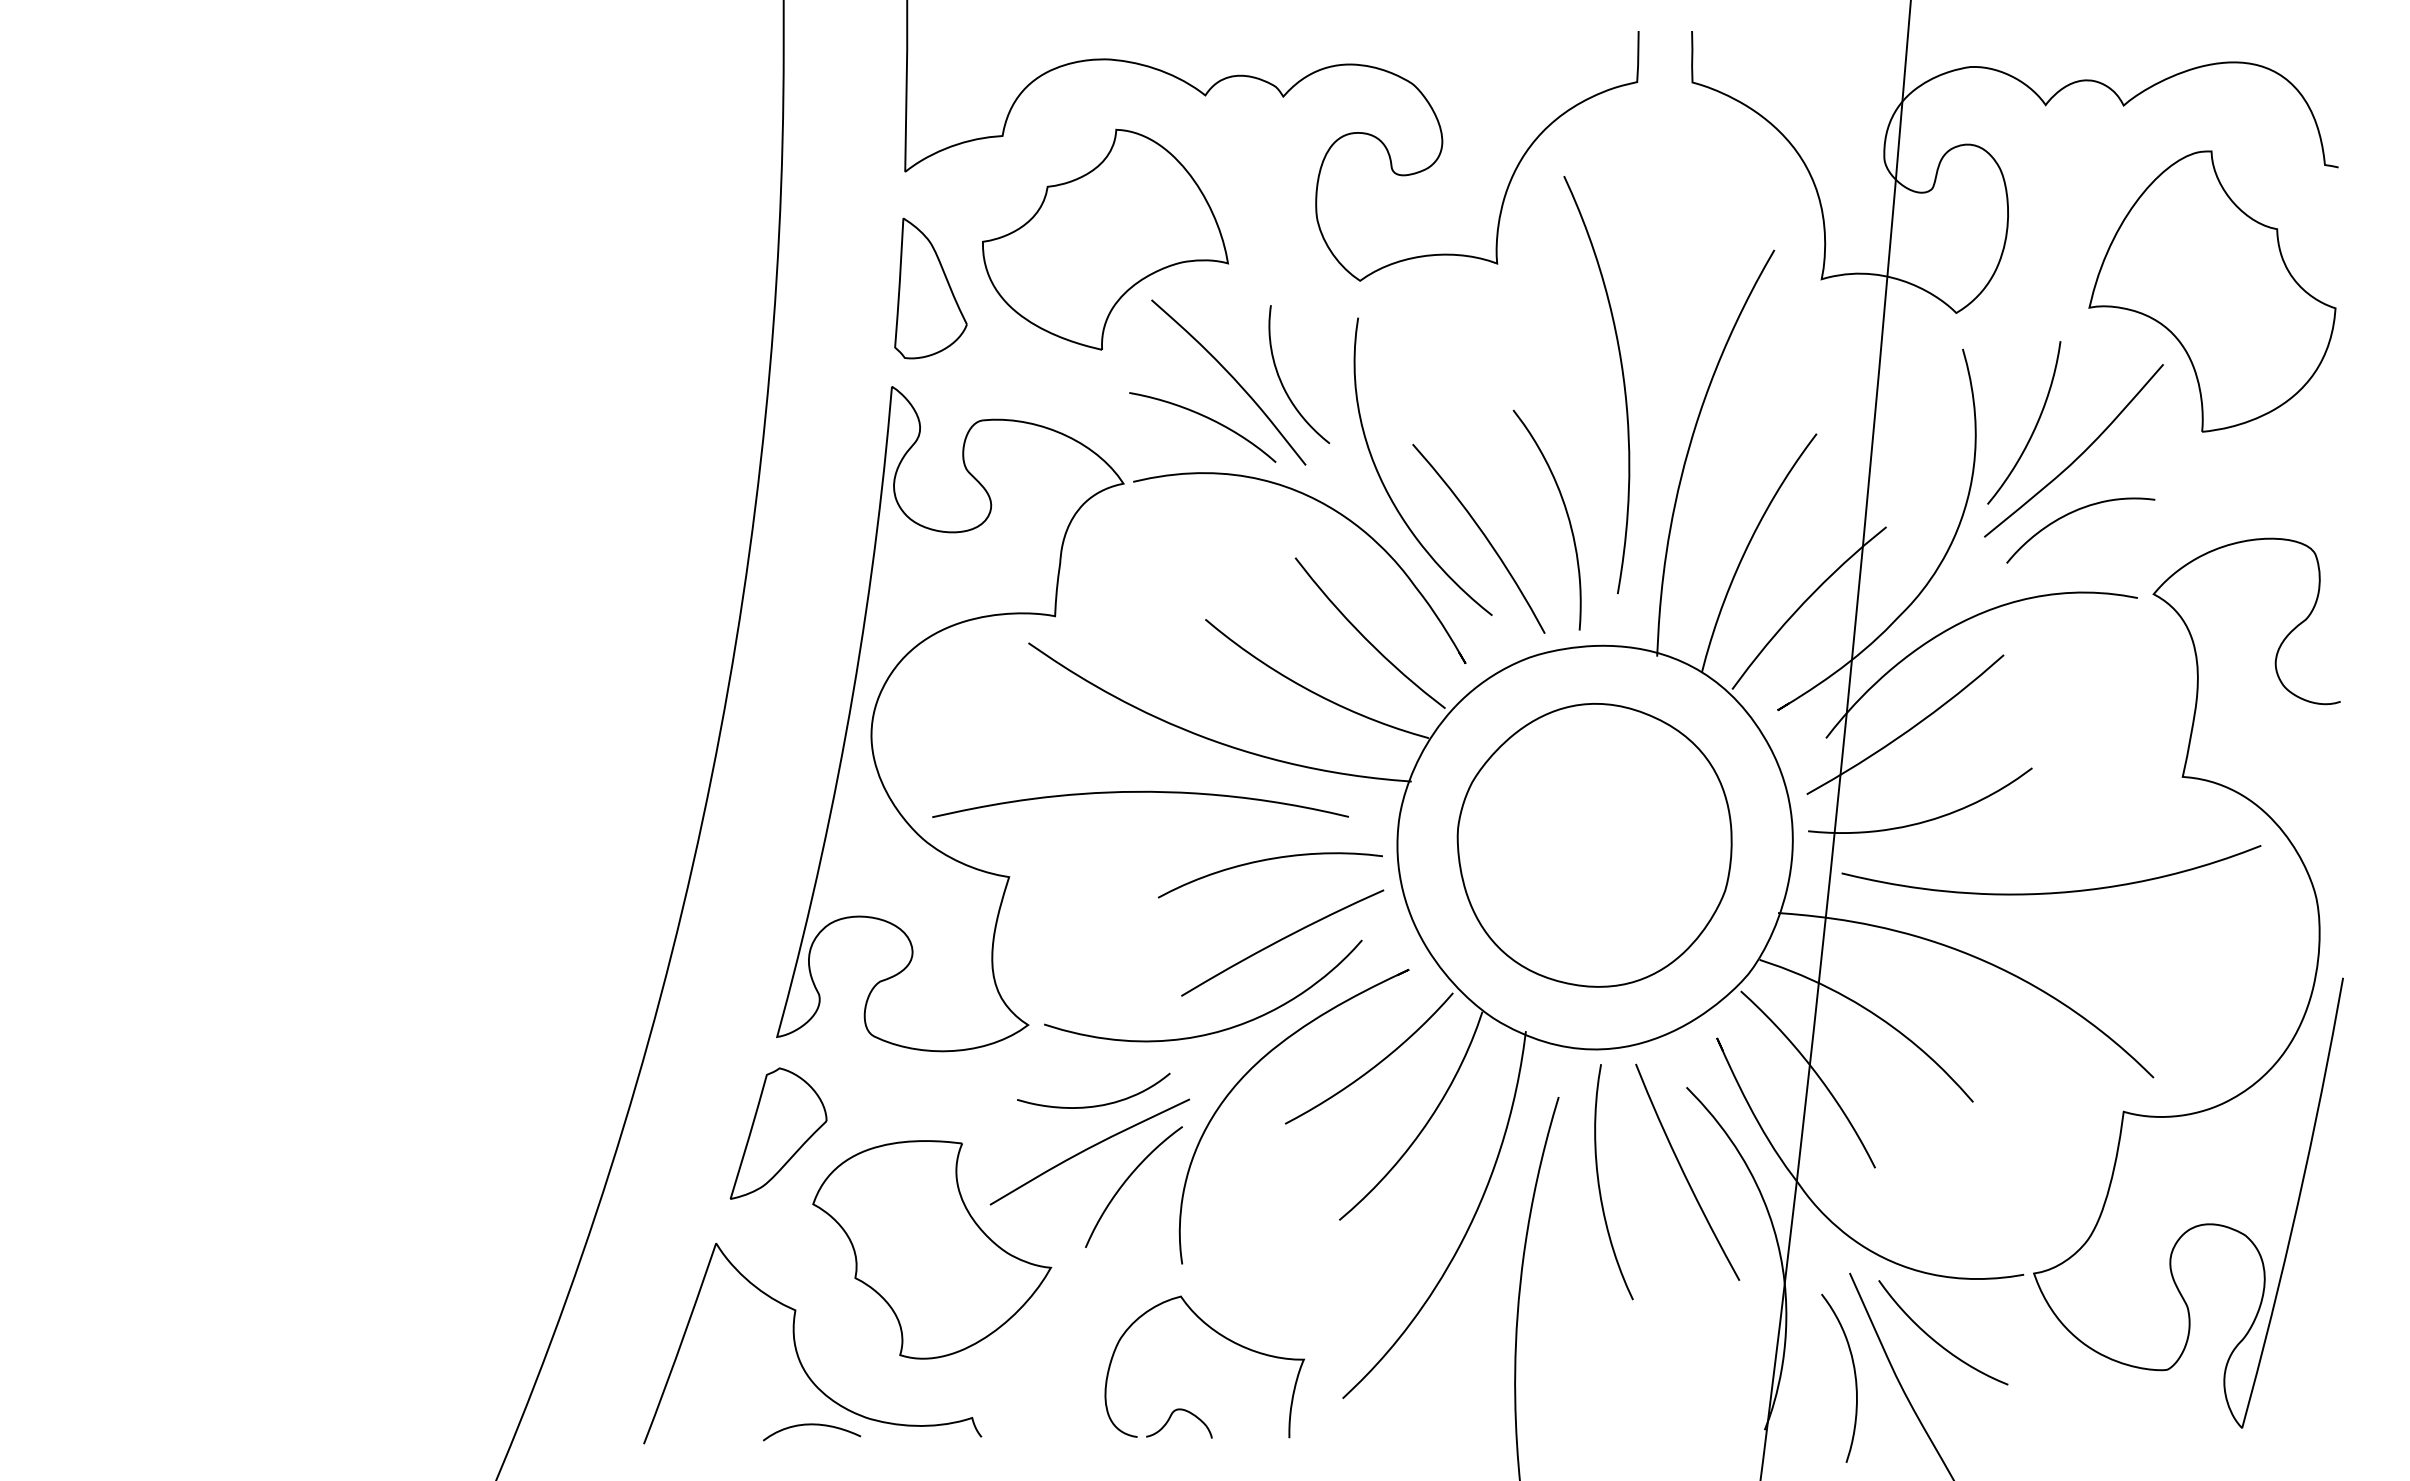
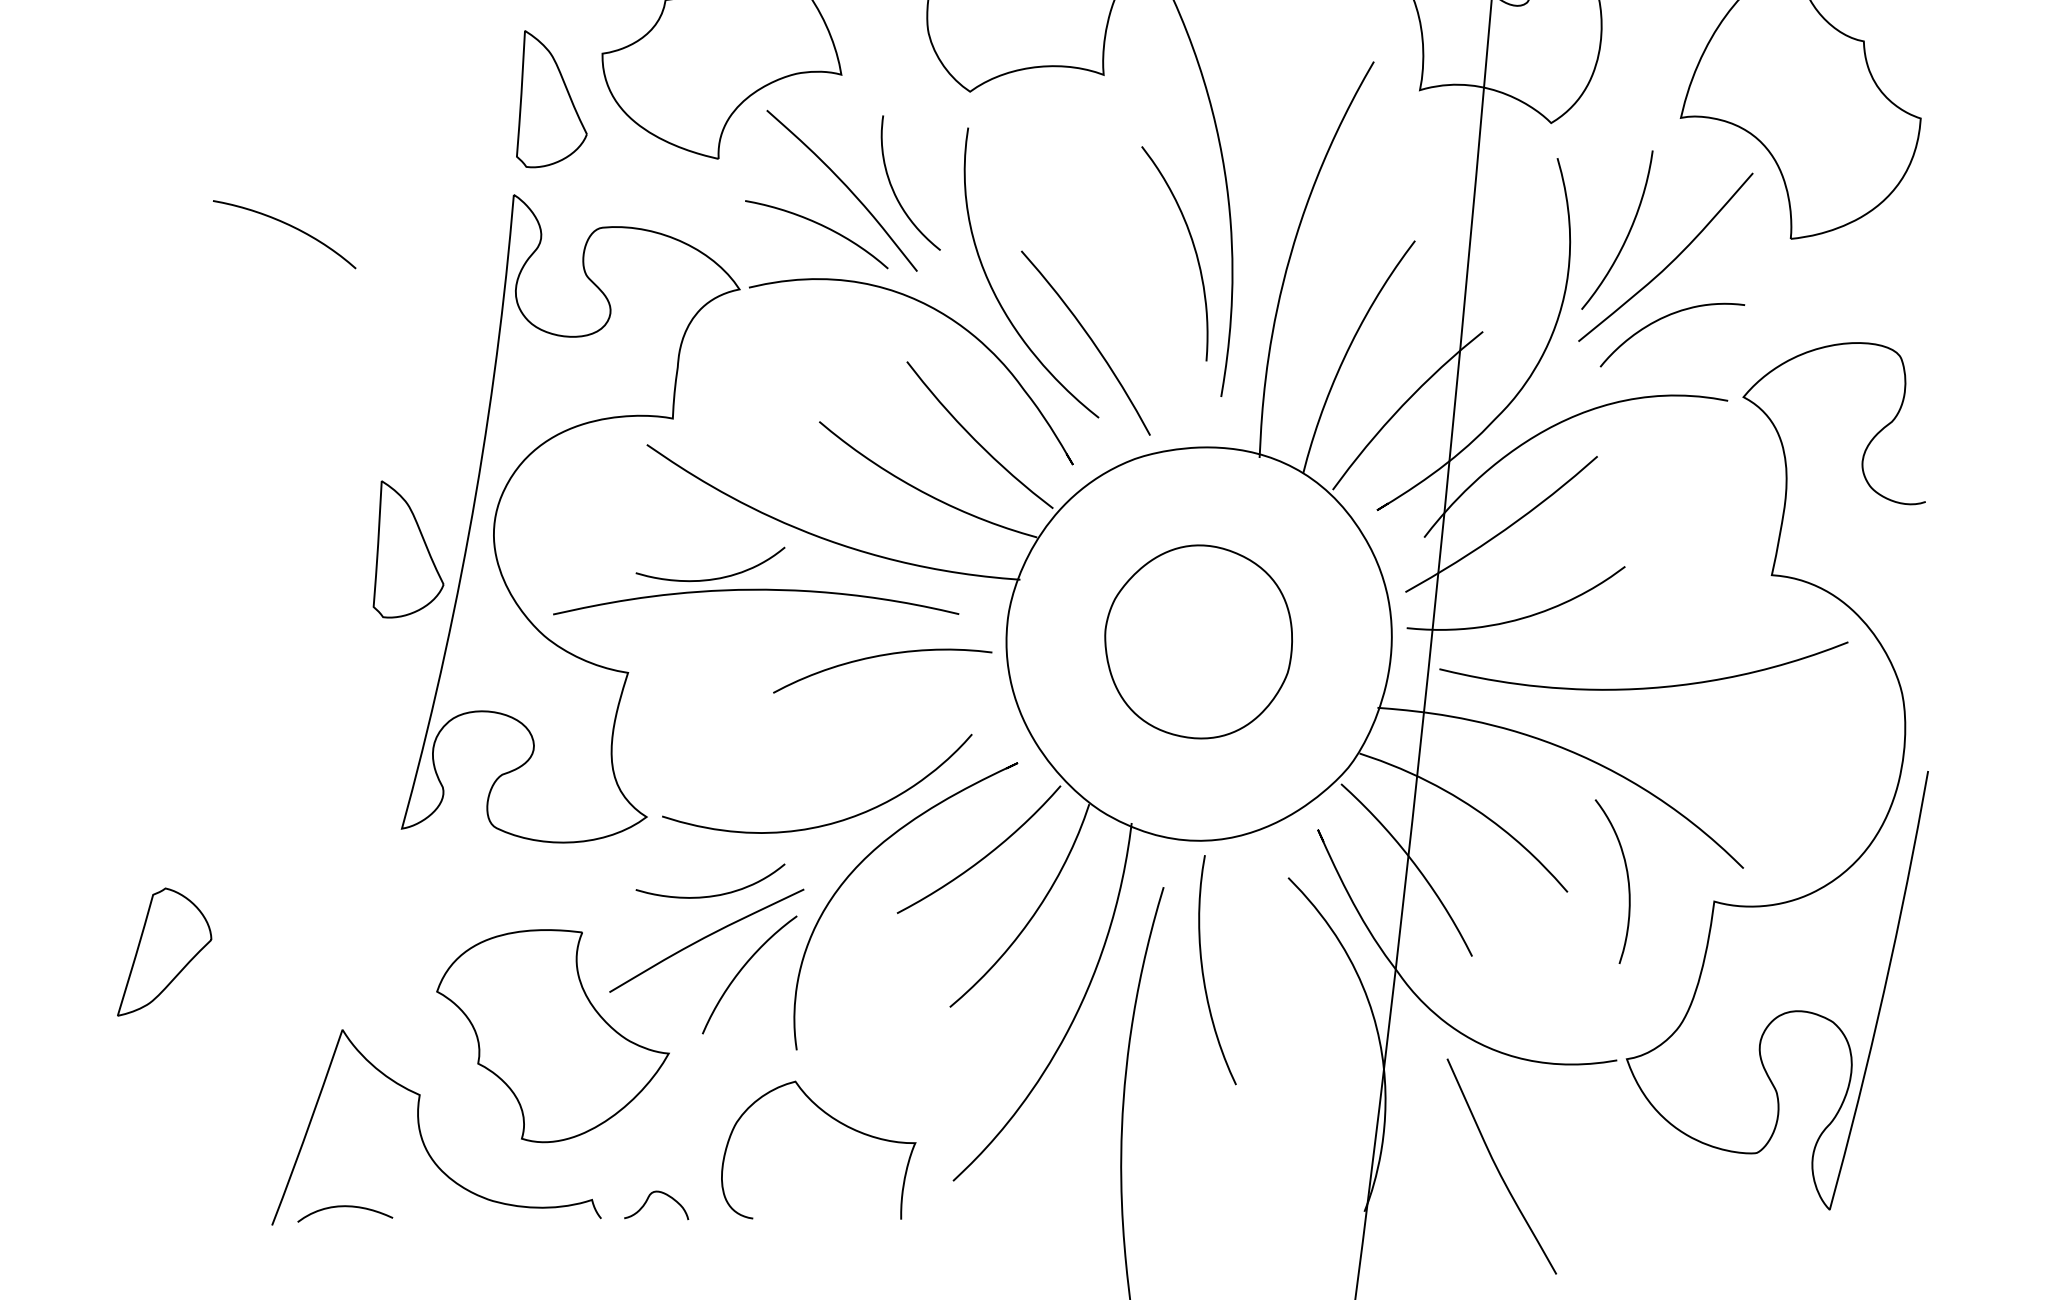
curve: (660, 418) -> (288, 225), added
curve: (1565, 511) -> (1192, 245), moved
part: (783, 750) -> (408, 549), added
curve: (1093, 780) -> (710, 578), added
part: (1594, 845) -> (1198, 642), size x0.7
curve: (1282, 940) -> (894, 734), removed
part: (778, 1133) -> (164, 951), moved
curve: (1684, 1172) -> (1286, 960), removed
curve: (1938, 1342) -> (1533, 1126), removed
curve: (1854, 1377) -> (1627, 880), moved
curve: (1170, 1418) -> (647, 1200), moved
curve: (812, 1425) -> (345, 1207), moved

